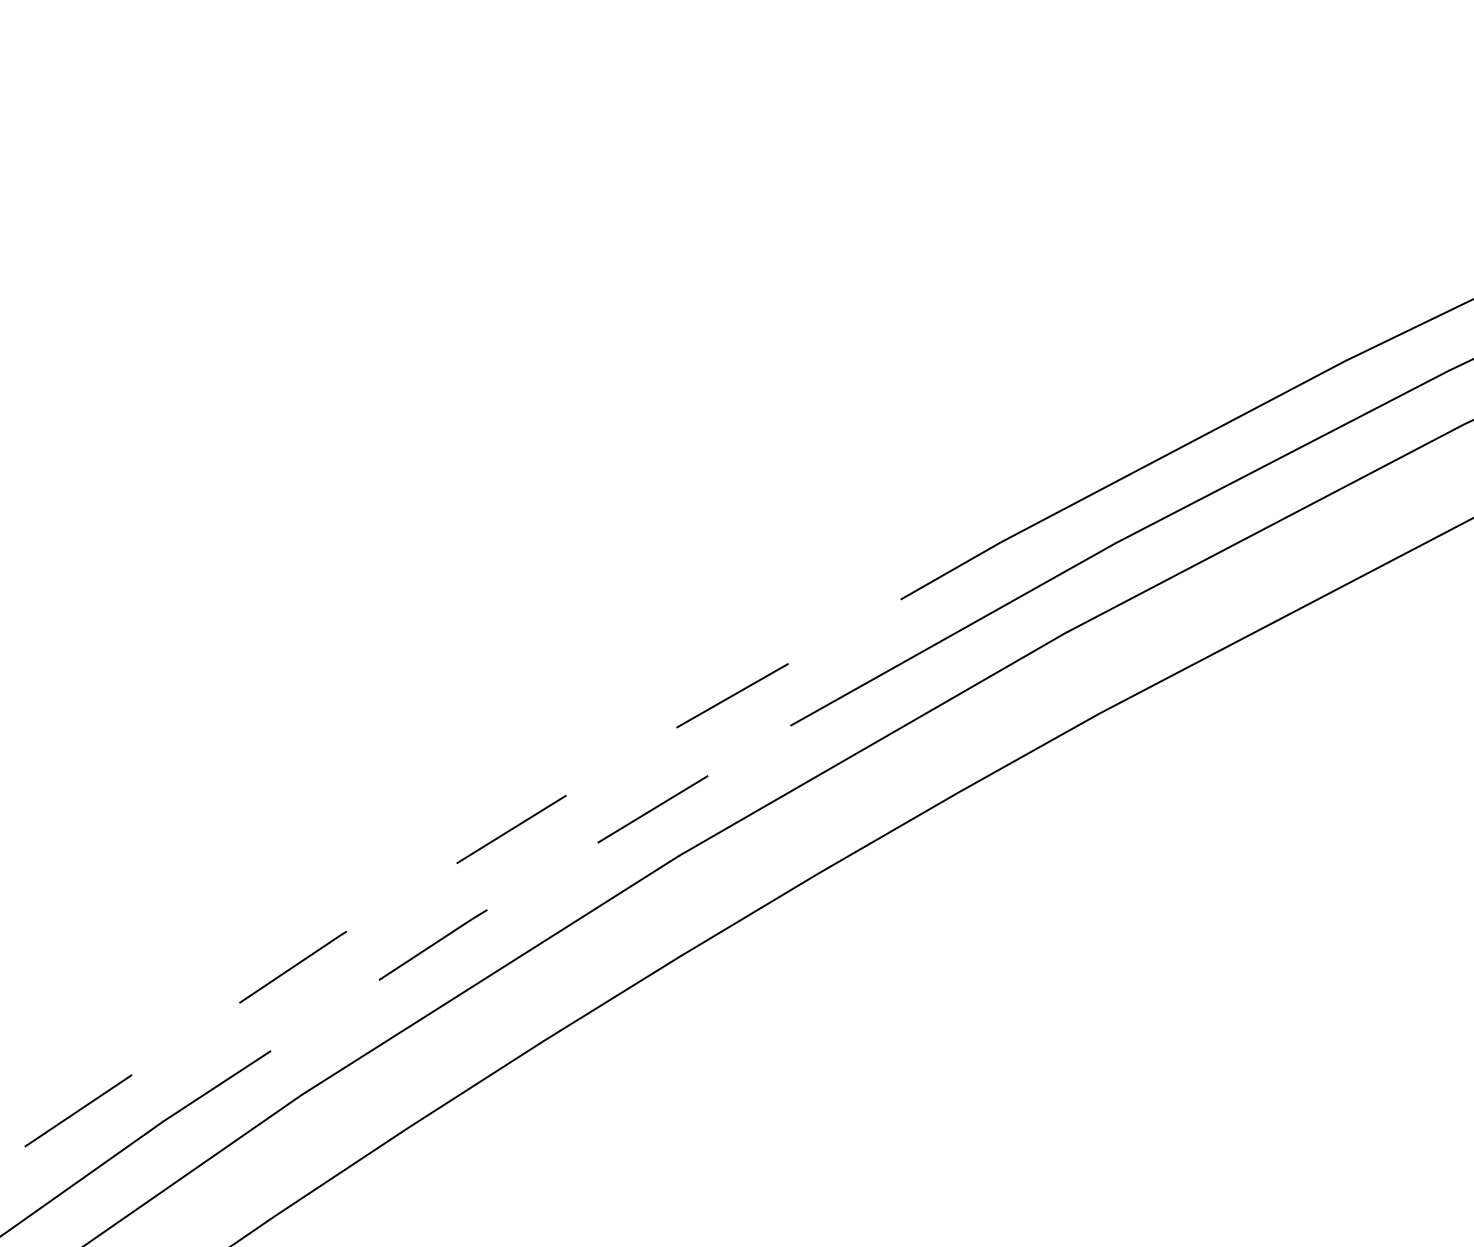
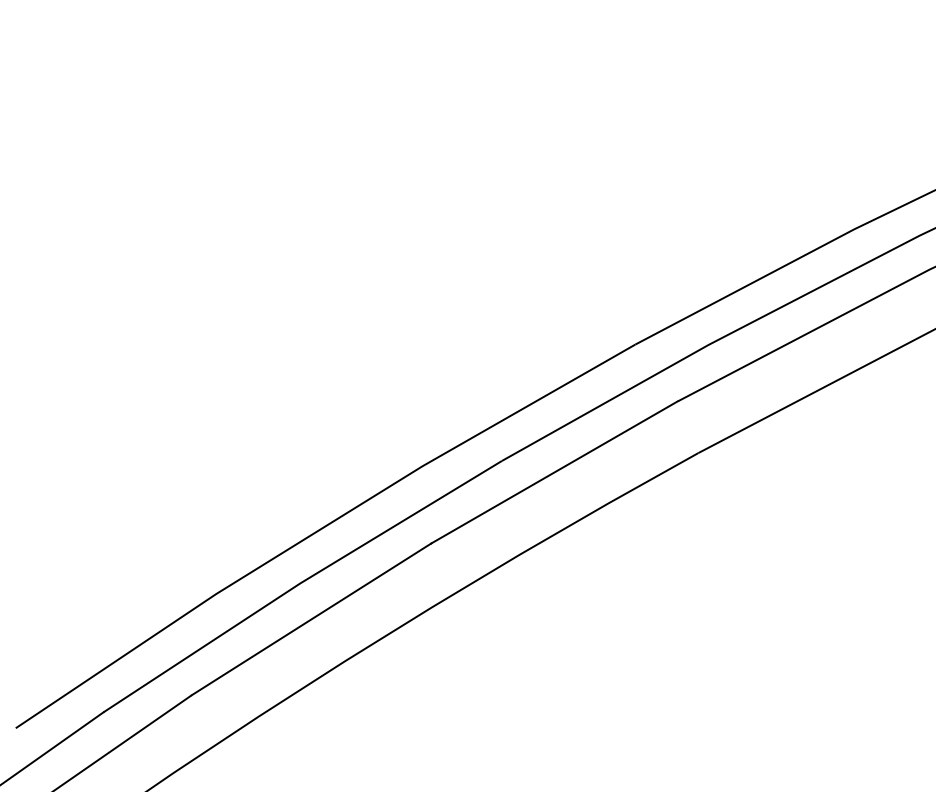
line: (506, 832) -> (321, 528), dashed -> solid
line: (473, 918) -> (300, 583), dashed -> solid

